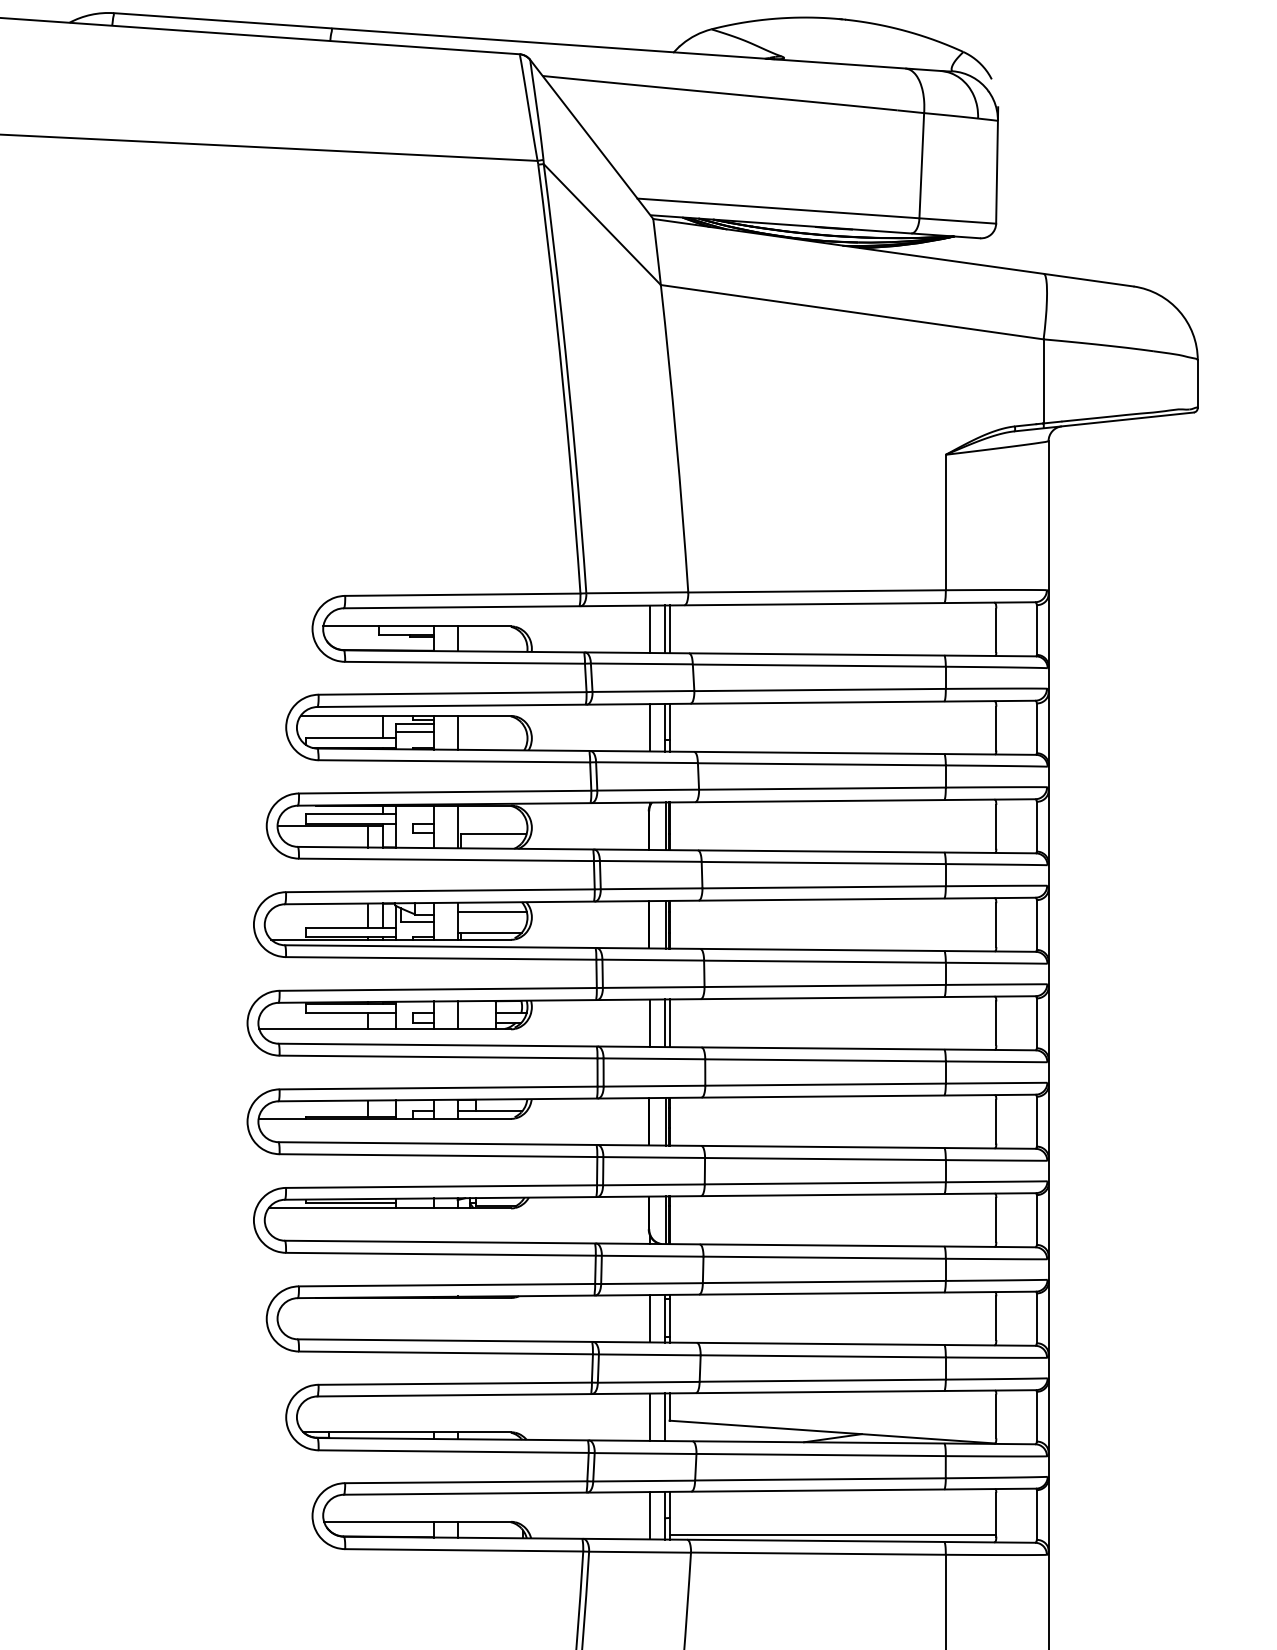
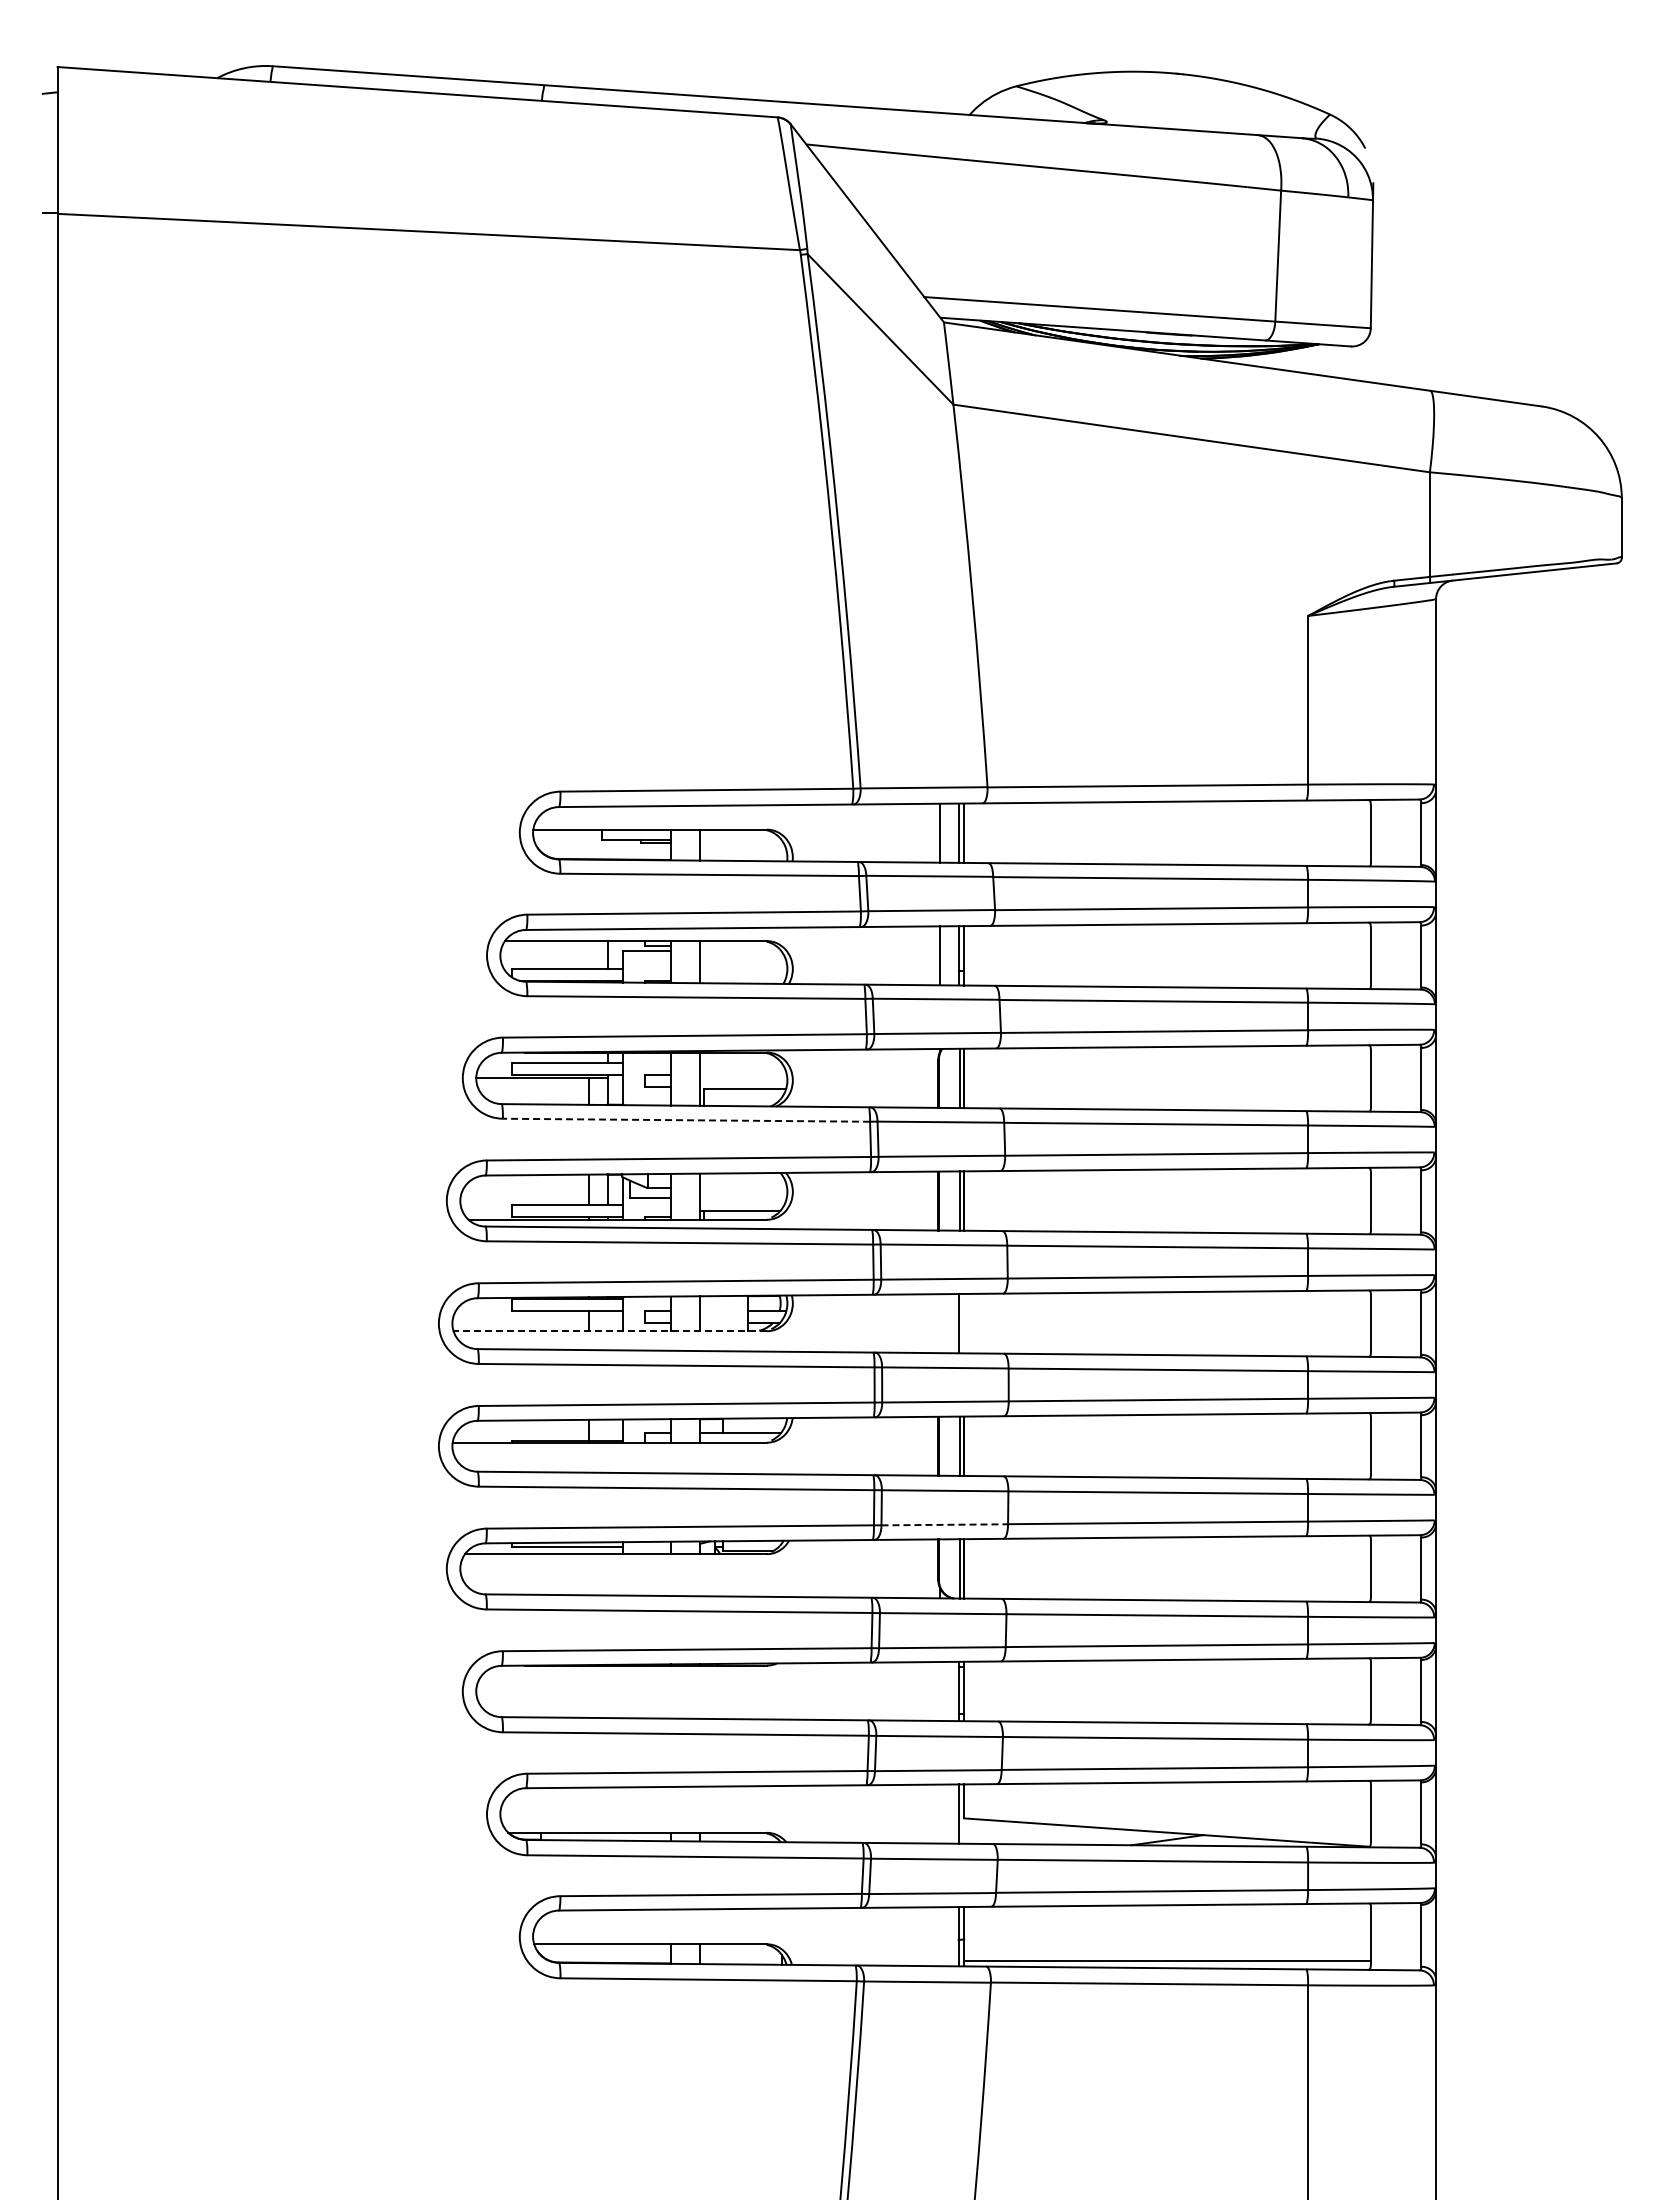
line: (414, 731) -> (646, 960), removed
line: (446, 860) -> (686, 1120), solid -> dashed
line: (492, 912) -> (743, 1185), removed
line: (649, 1023) -> (939, 1323), removed
line: (669, 1023) -> (964, 1323), removed
line: (385, 1029) -> (610, 1331), solid -> dashed
line: (654, 1184) -> (945, 1524), solid -> dashed
line: (649, 1318) -> (939, 1691), removed
line: (649, 1416) -> (939, 1813), removed
line: (649, 1515) -> (939, 1936), removed

